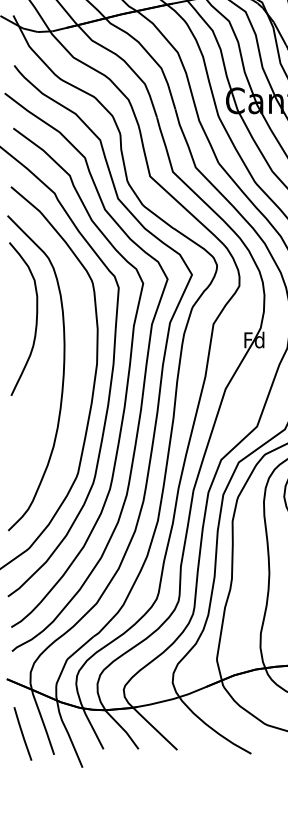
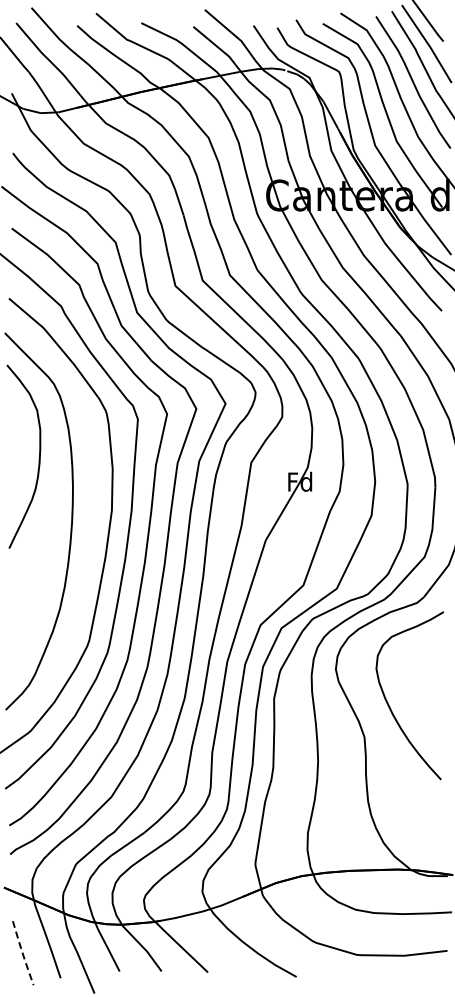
line: (22, 735) -> (22, 954), solid -> dashed

